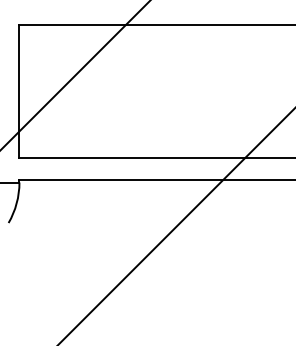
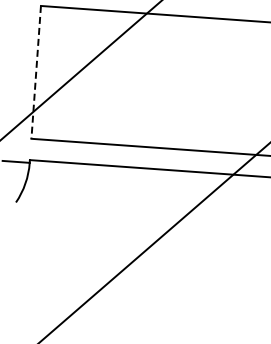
line: (19, 91) -> (36, 72), solid -> dashed

